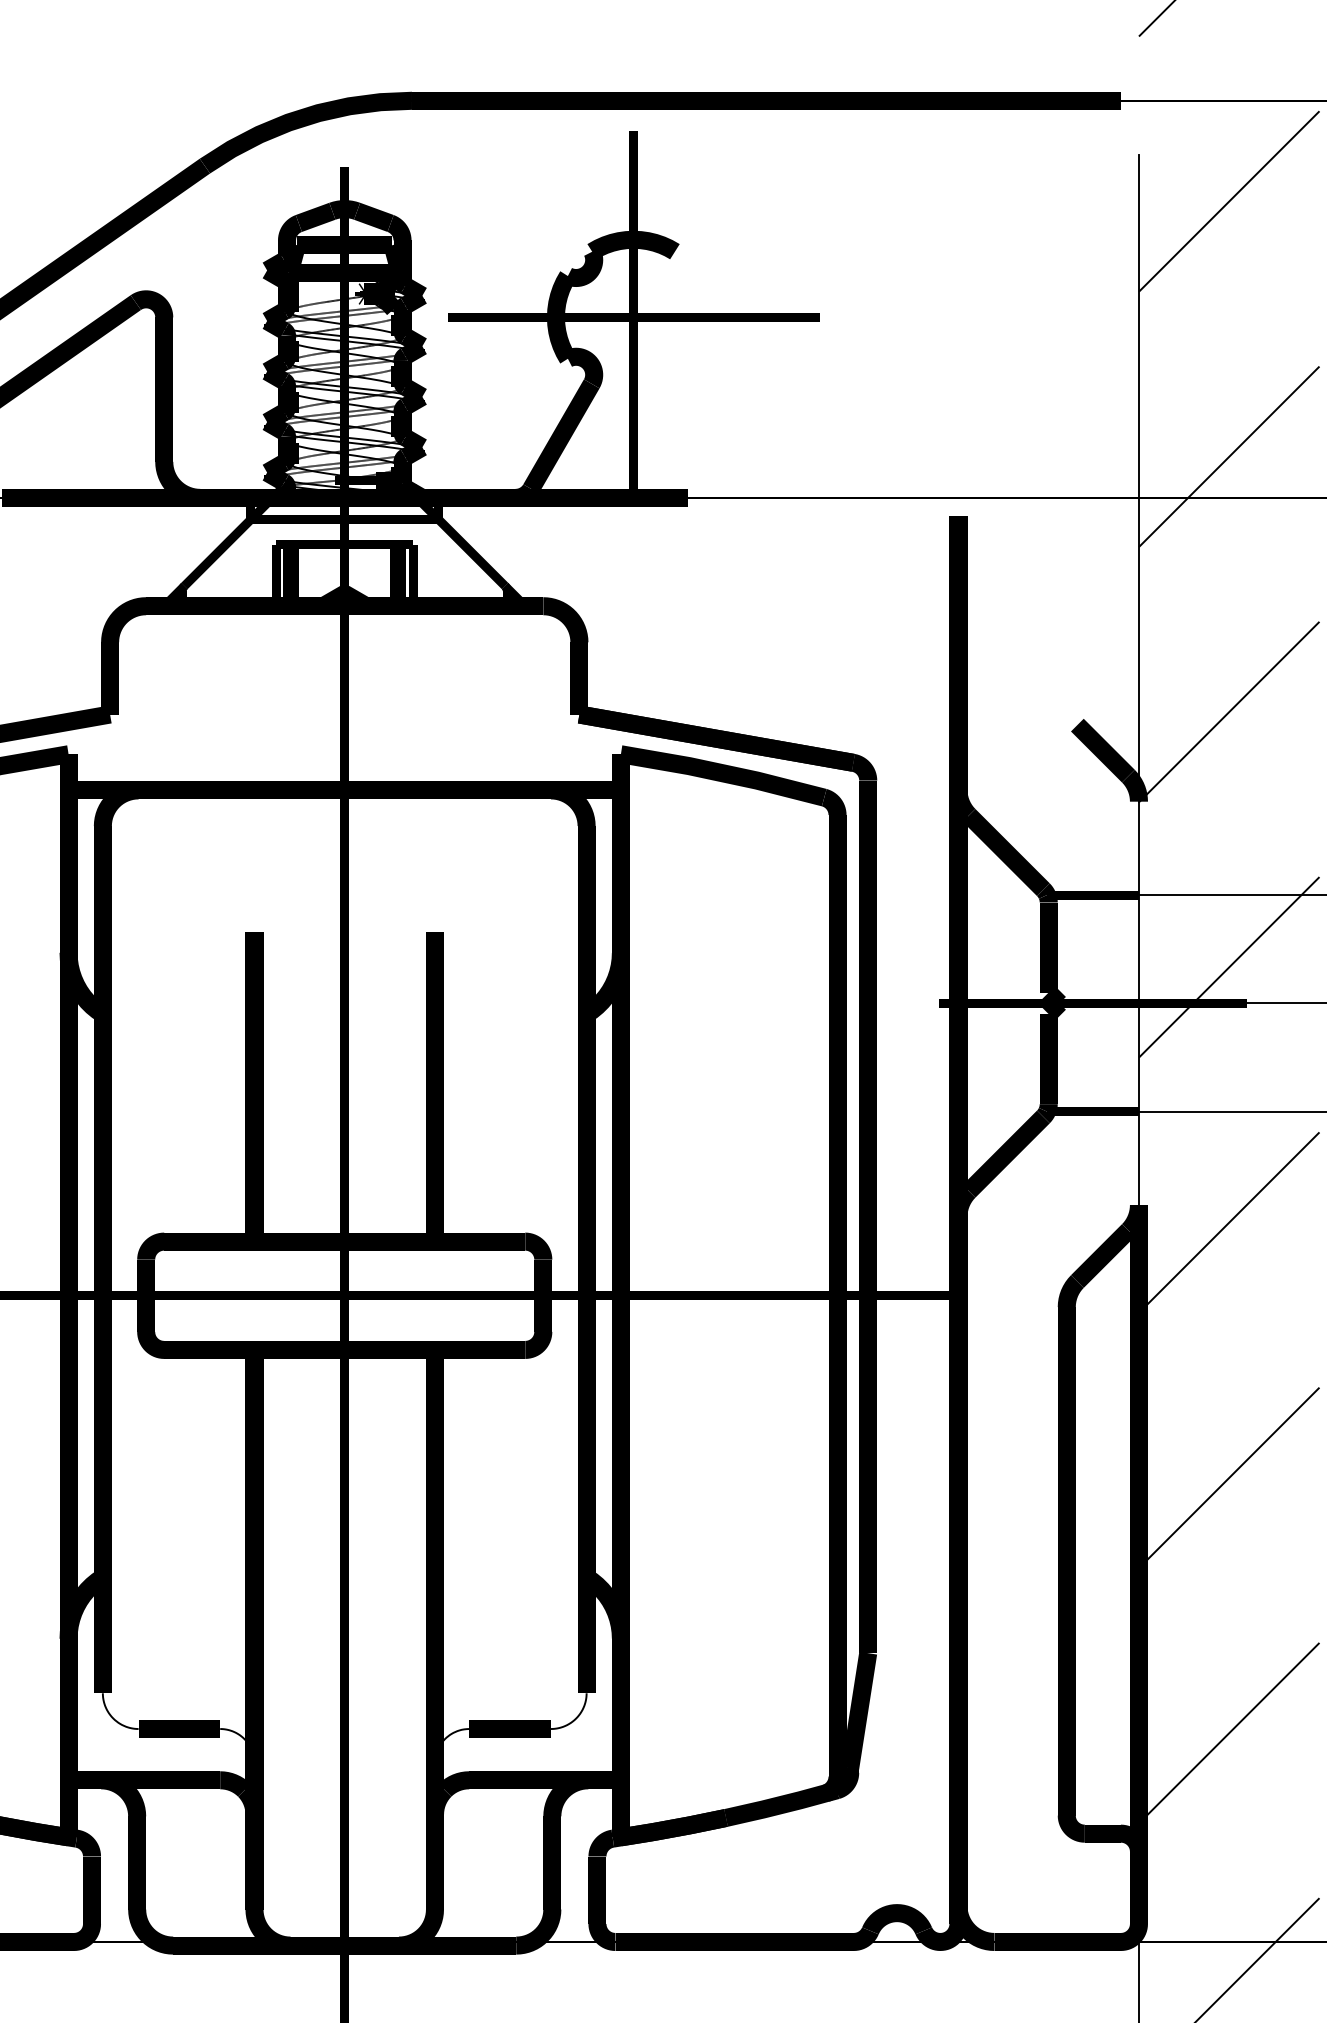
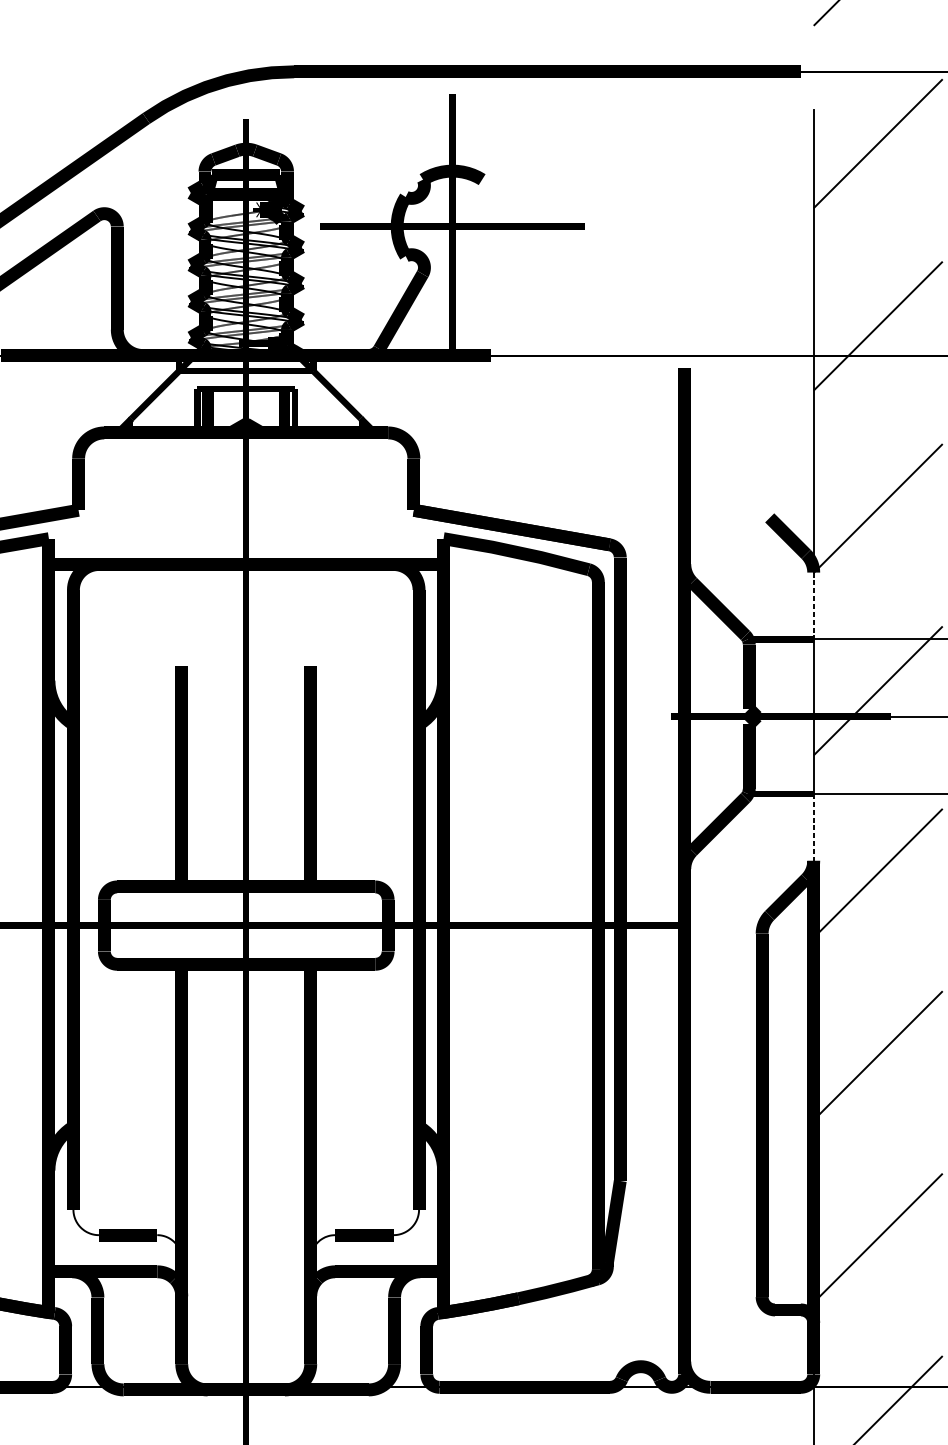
line: (1138, 848) -> (813, 606), solid -> dashed
line: (1138, 1158) -> (813, 827), solid -> dashed

